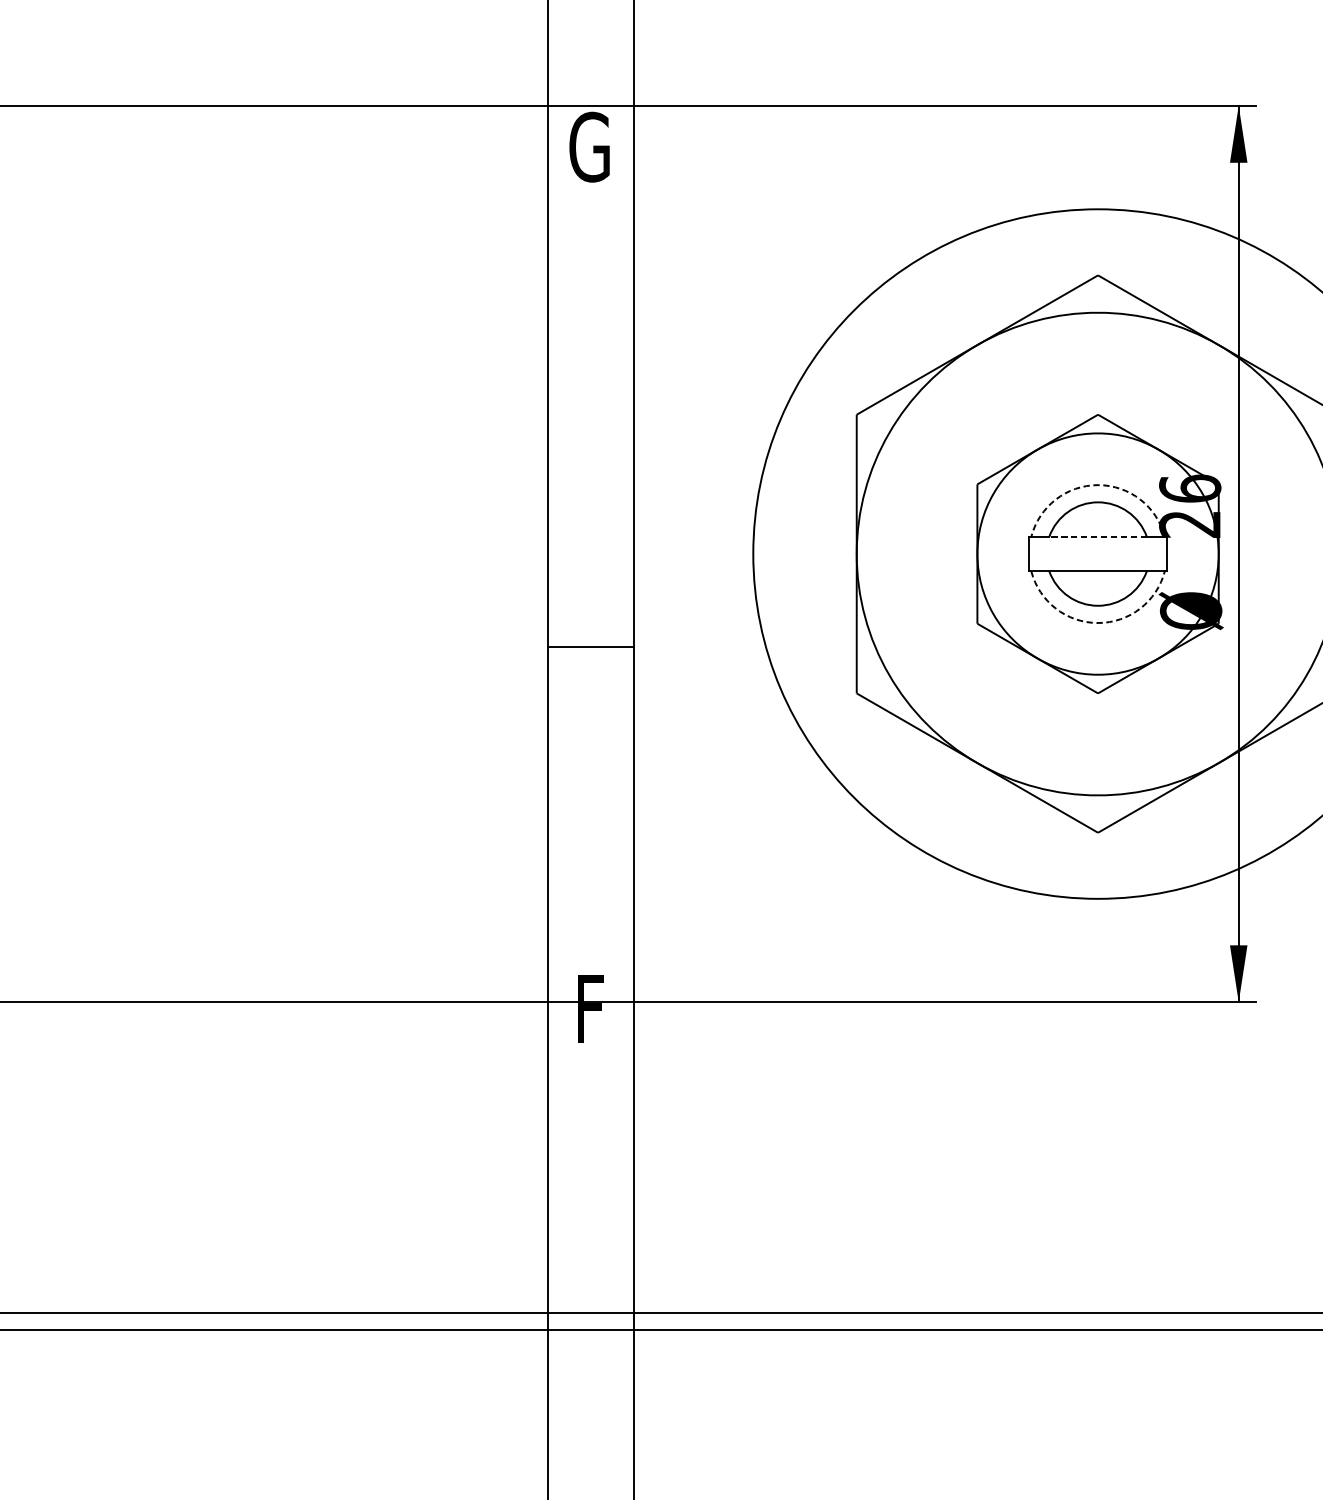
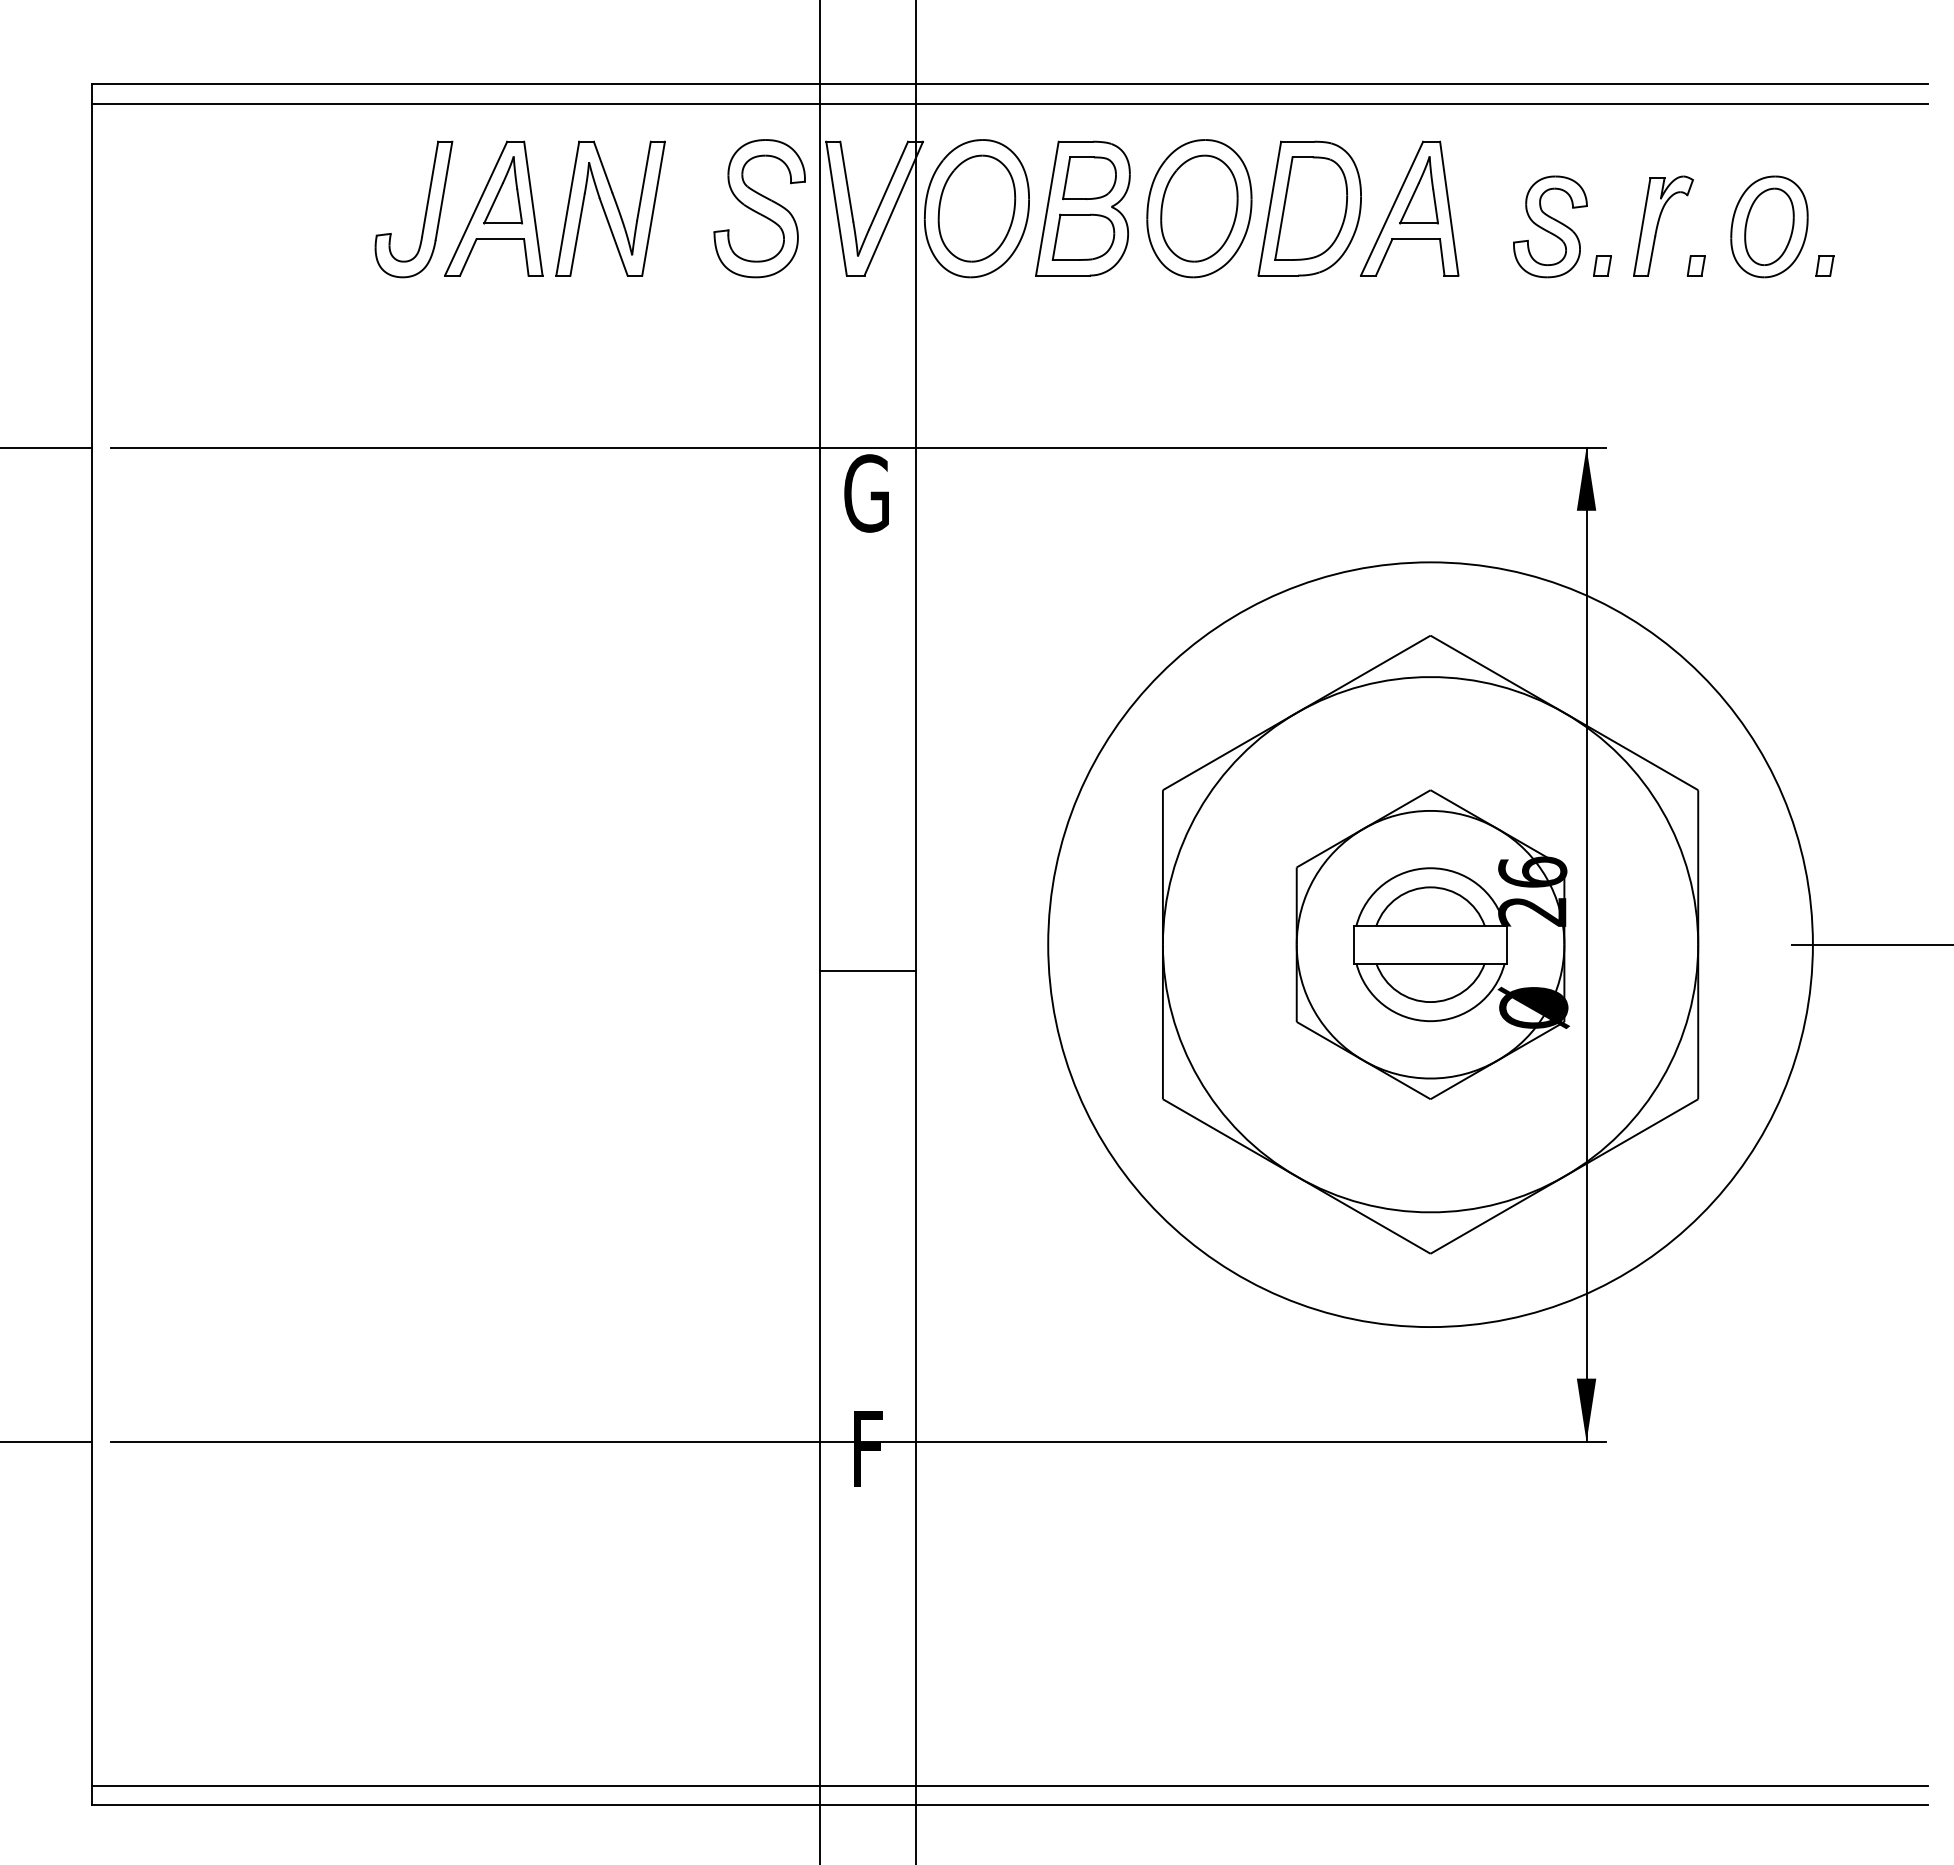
arc: (1098, 485) -> (1430, 868), dashed -> solid
line: (1098, 536) -> (1430, 925), dashed -> solid
arc: (1098, 623) -> (1430, 1021), dashed -> solid
line: (590, 647) -> (867, 971), moved

